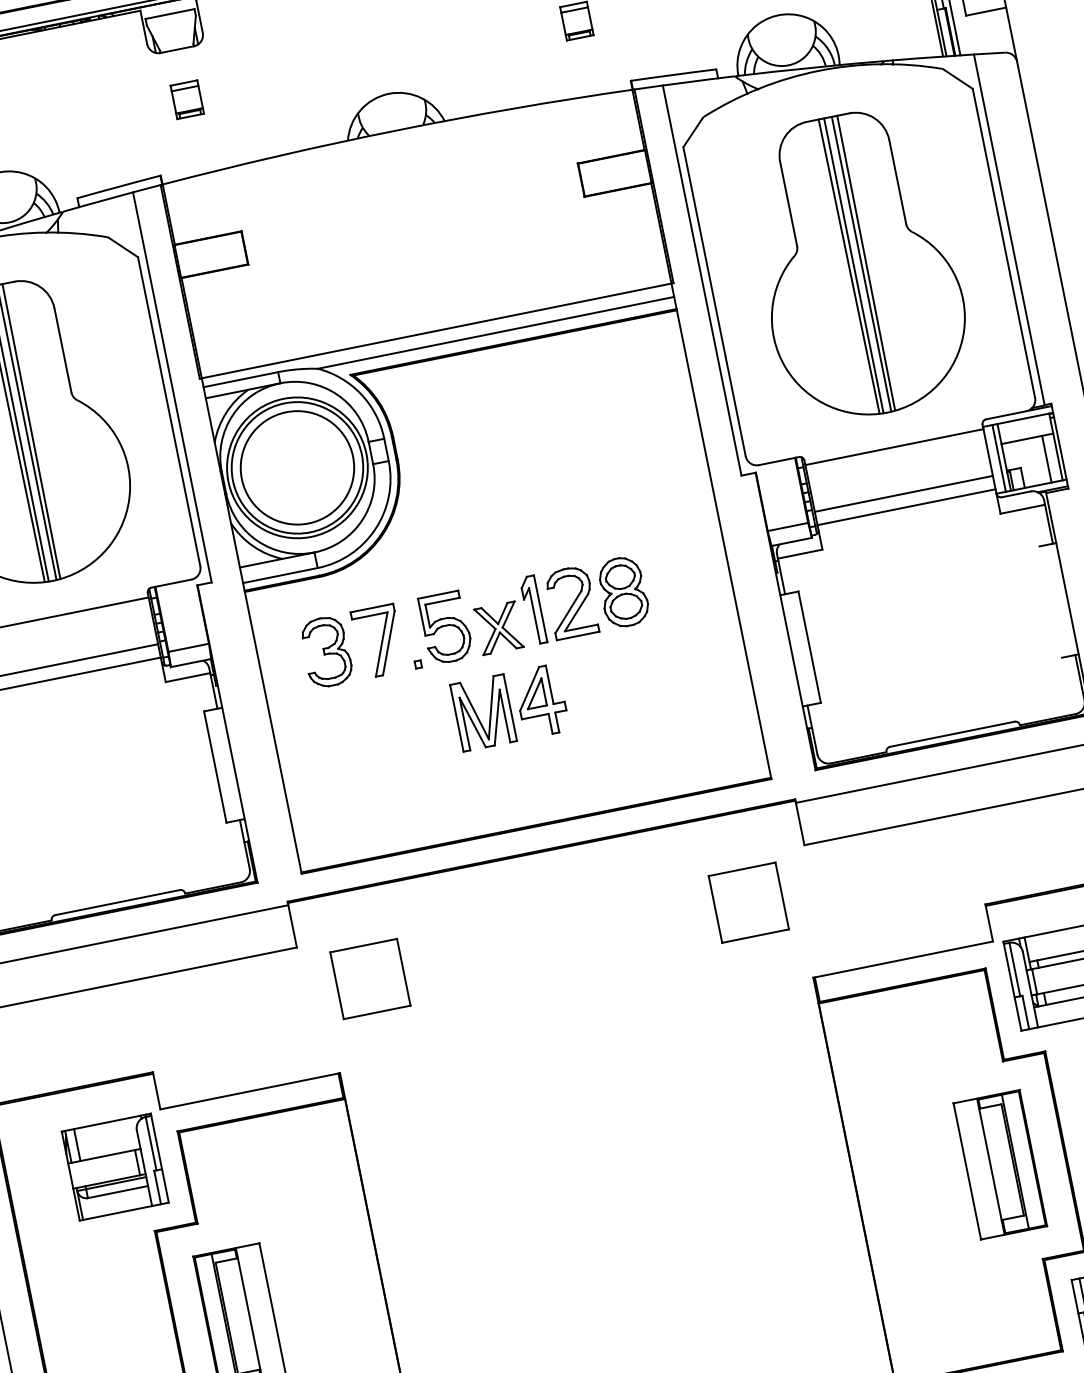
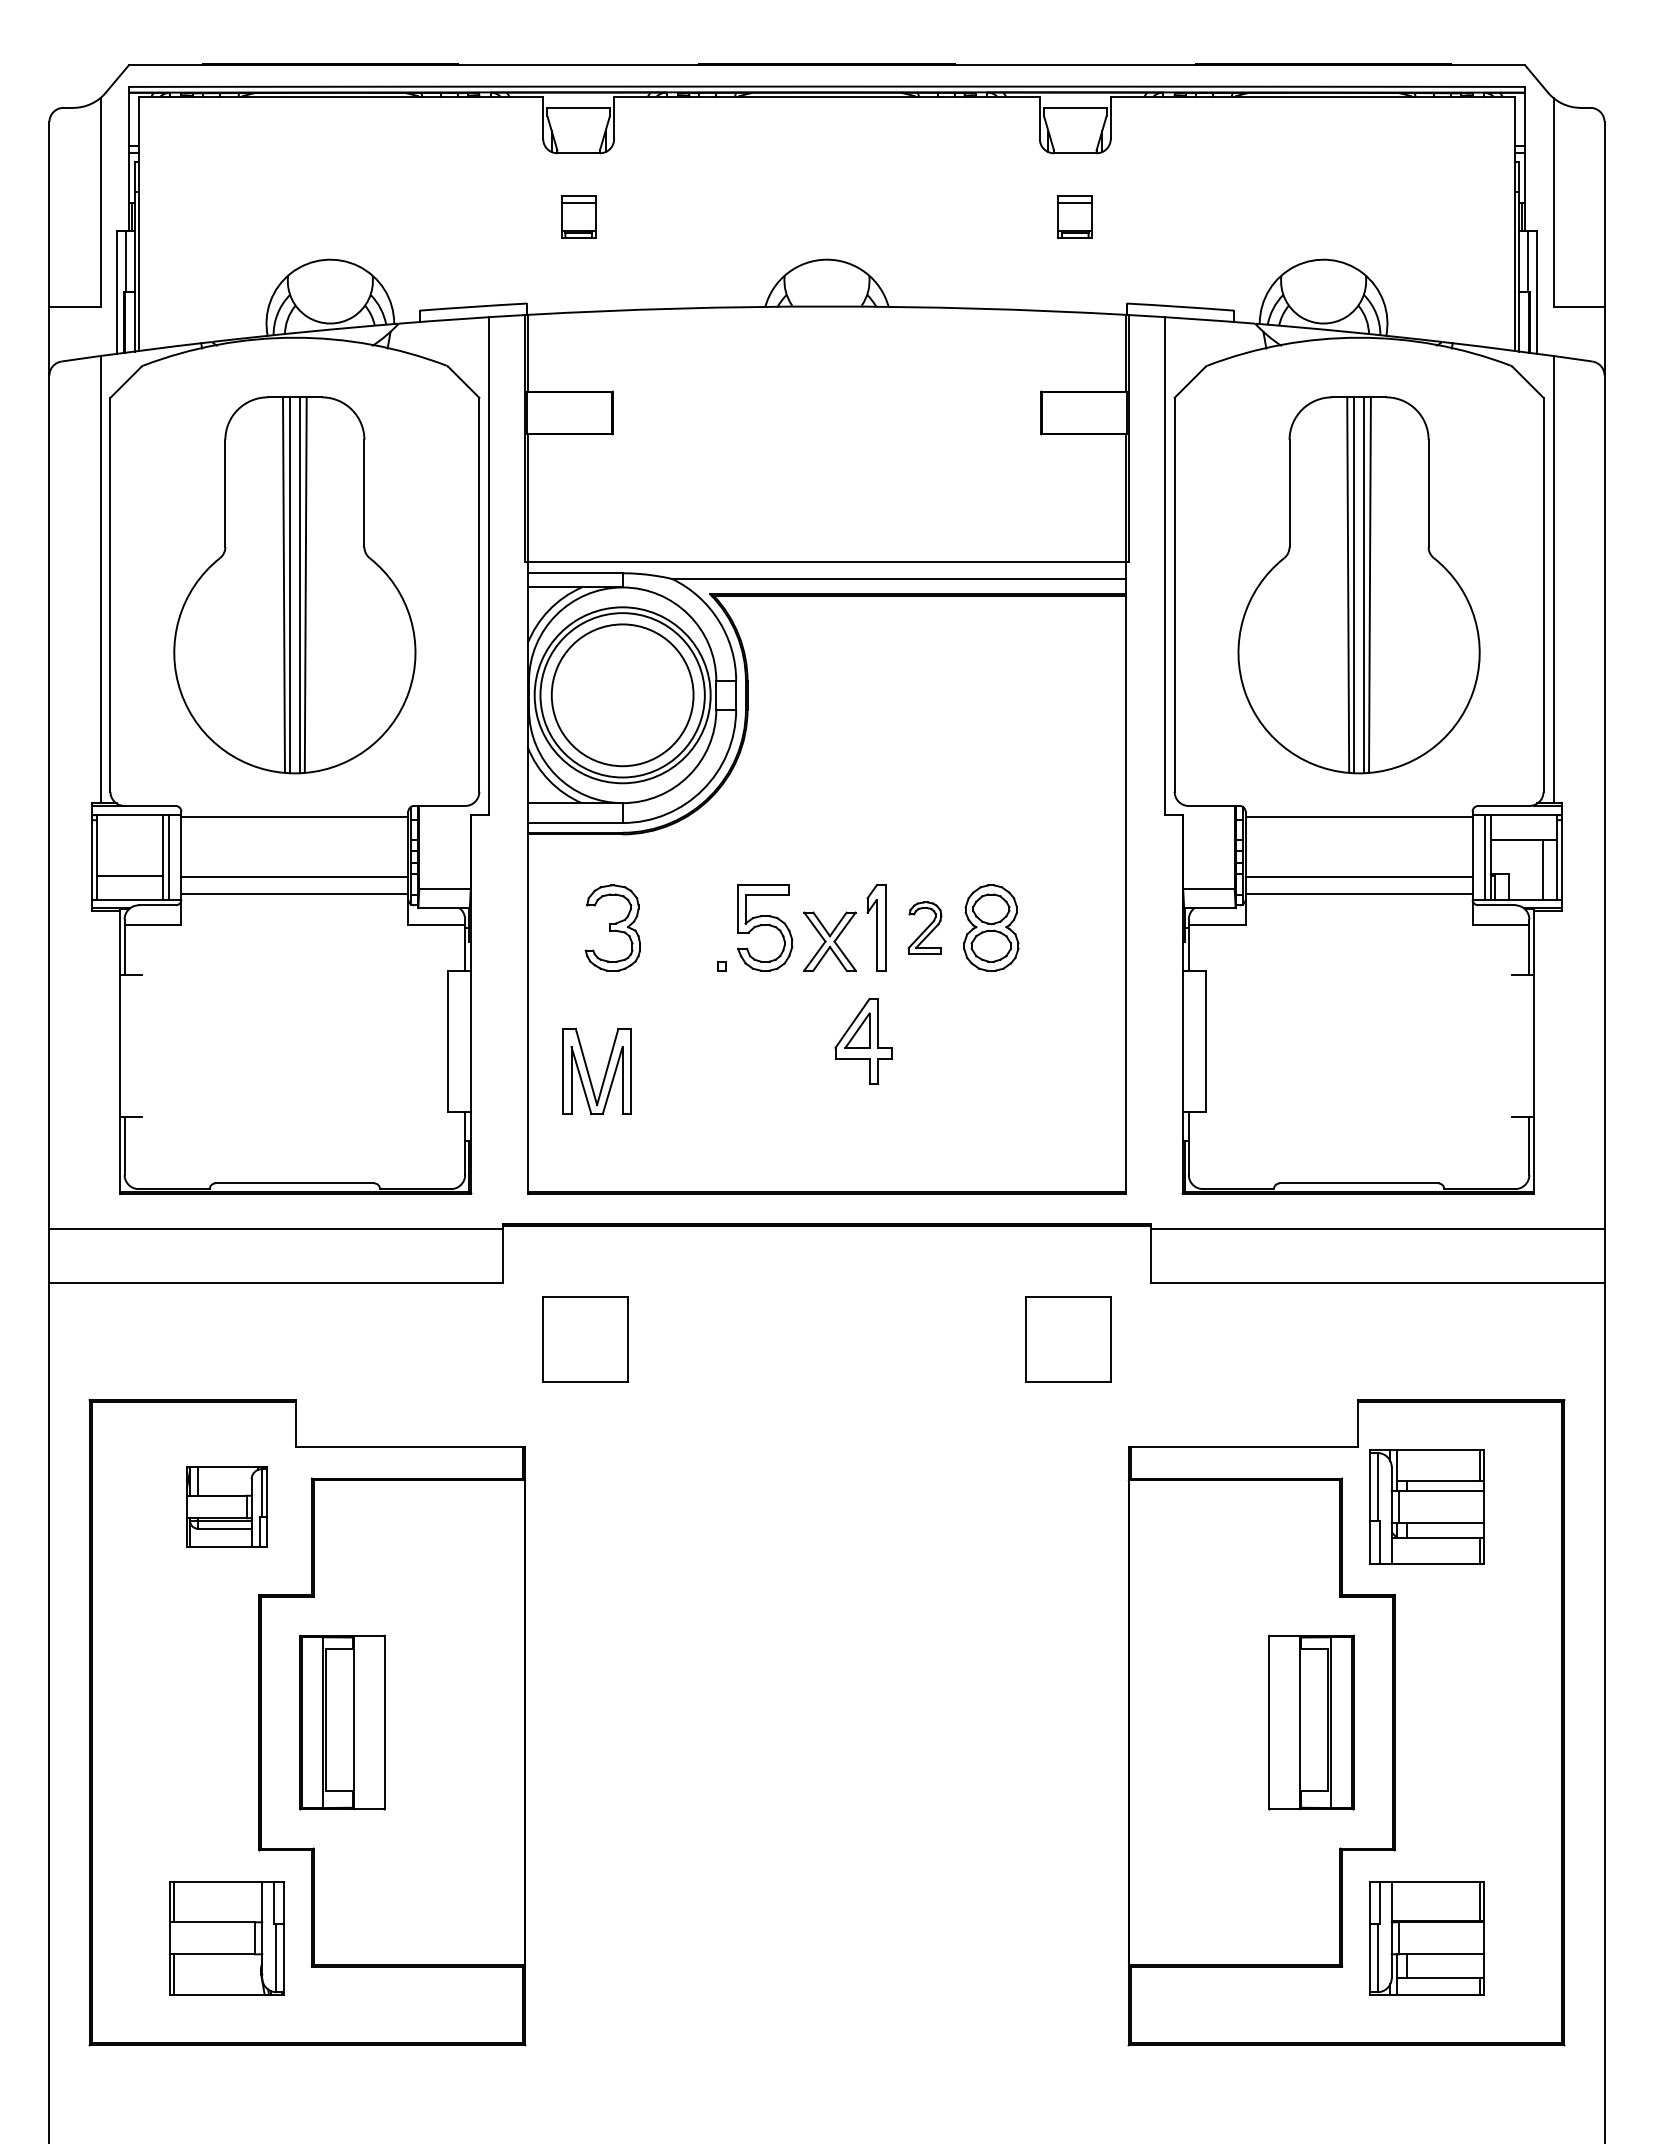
part: (570, 602) -> (924, 927), size x0.6
part: (378, 641) -> (679, 927), removed
part: (477, 715) -> (589, 1073), moved
part: (115, 1166) -> (226, 1506), size x0.7

